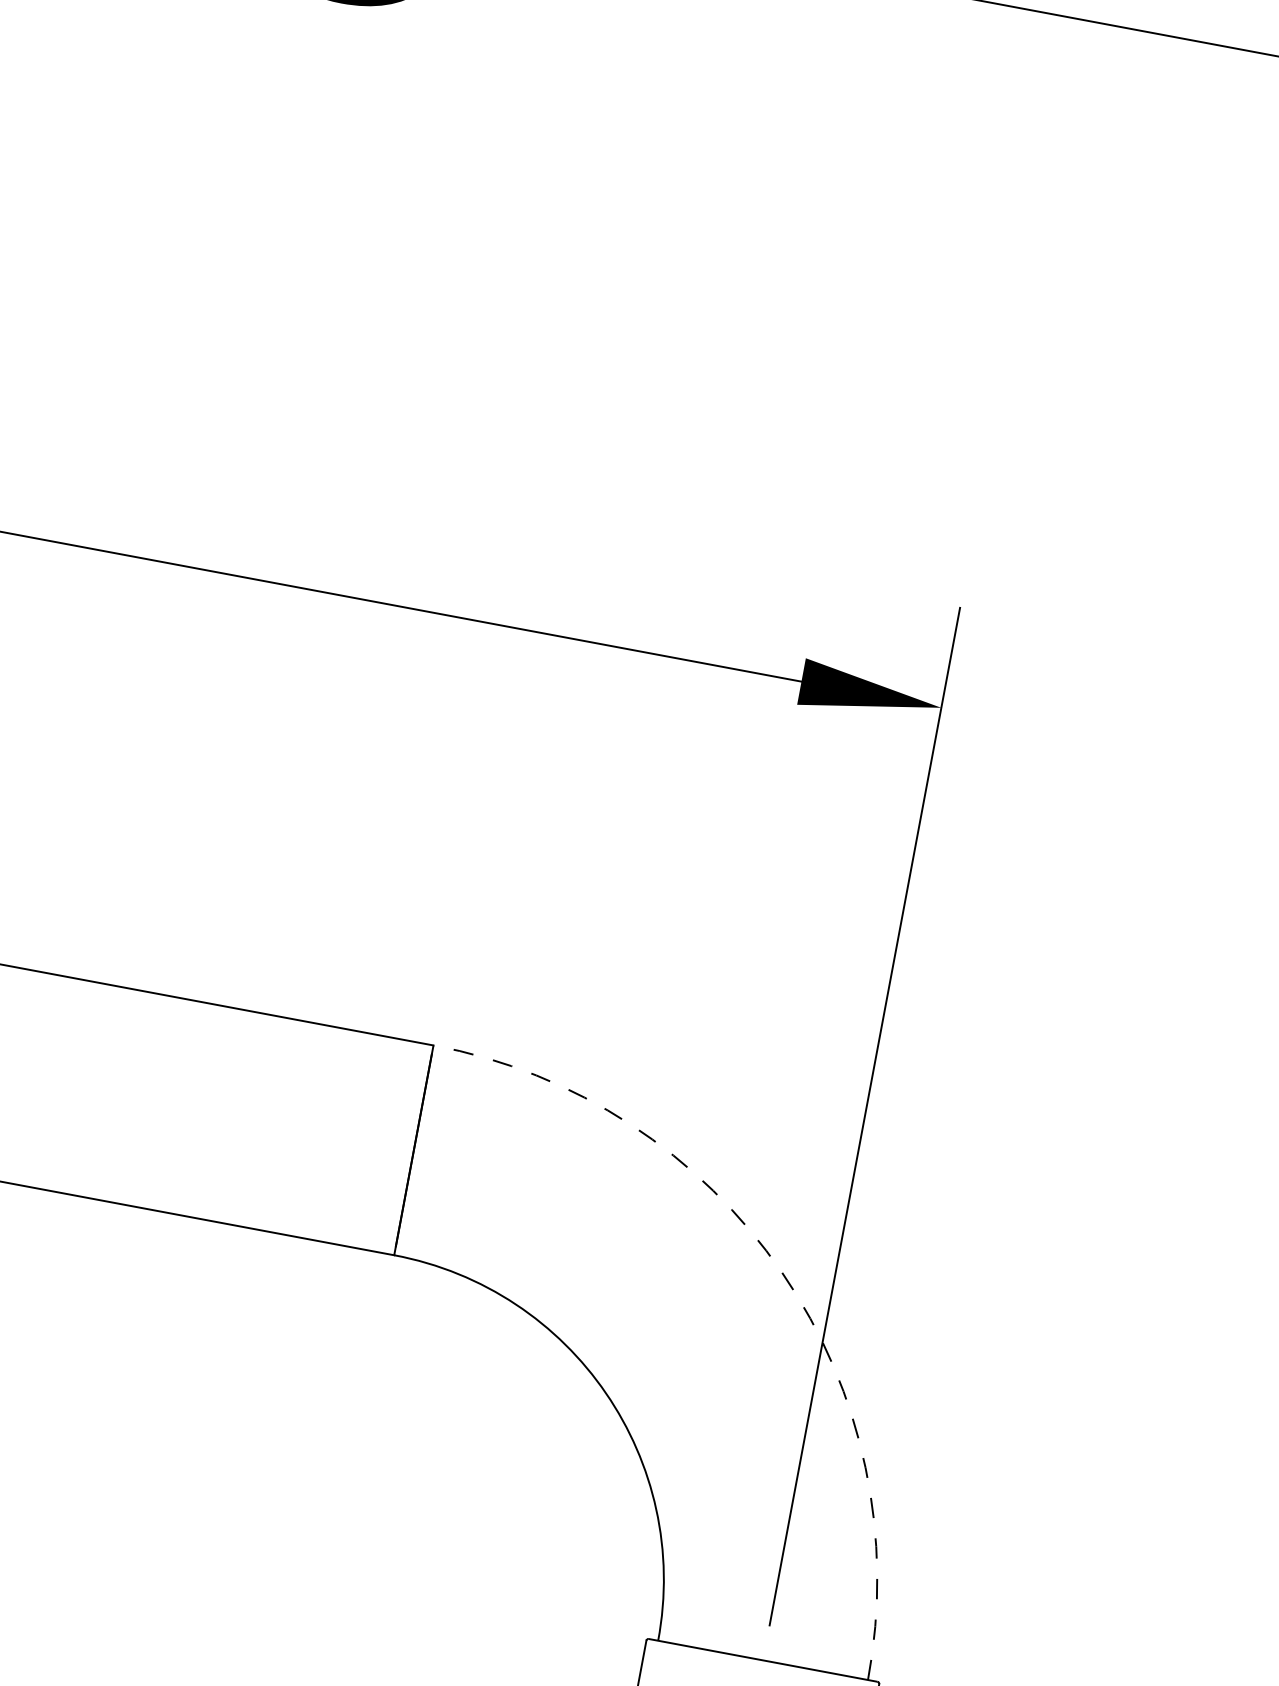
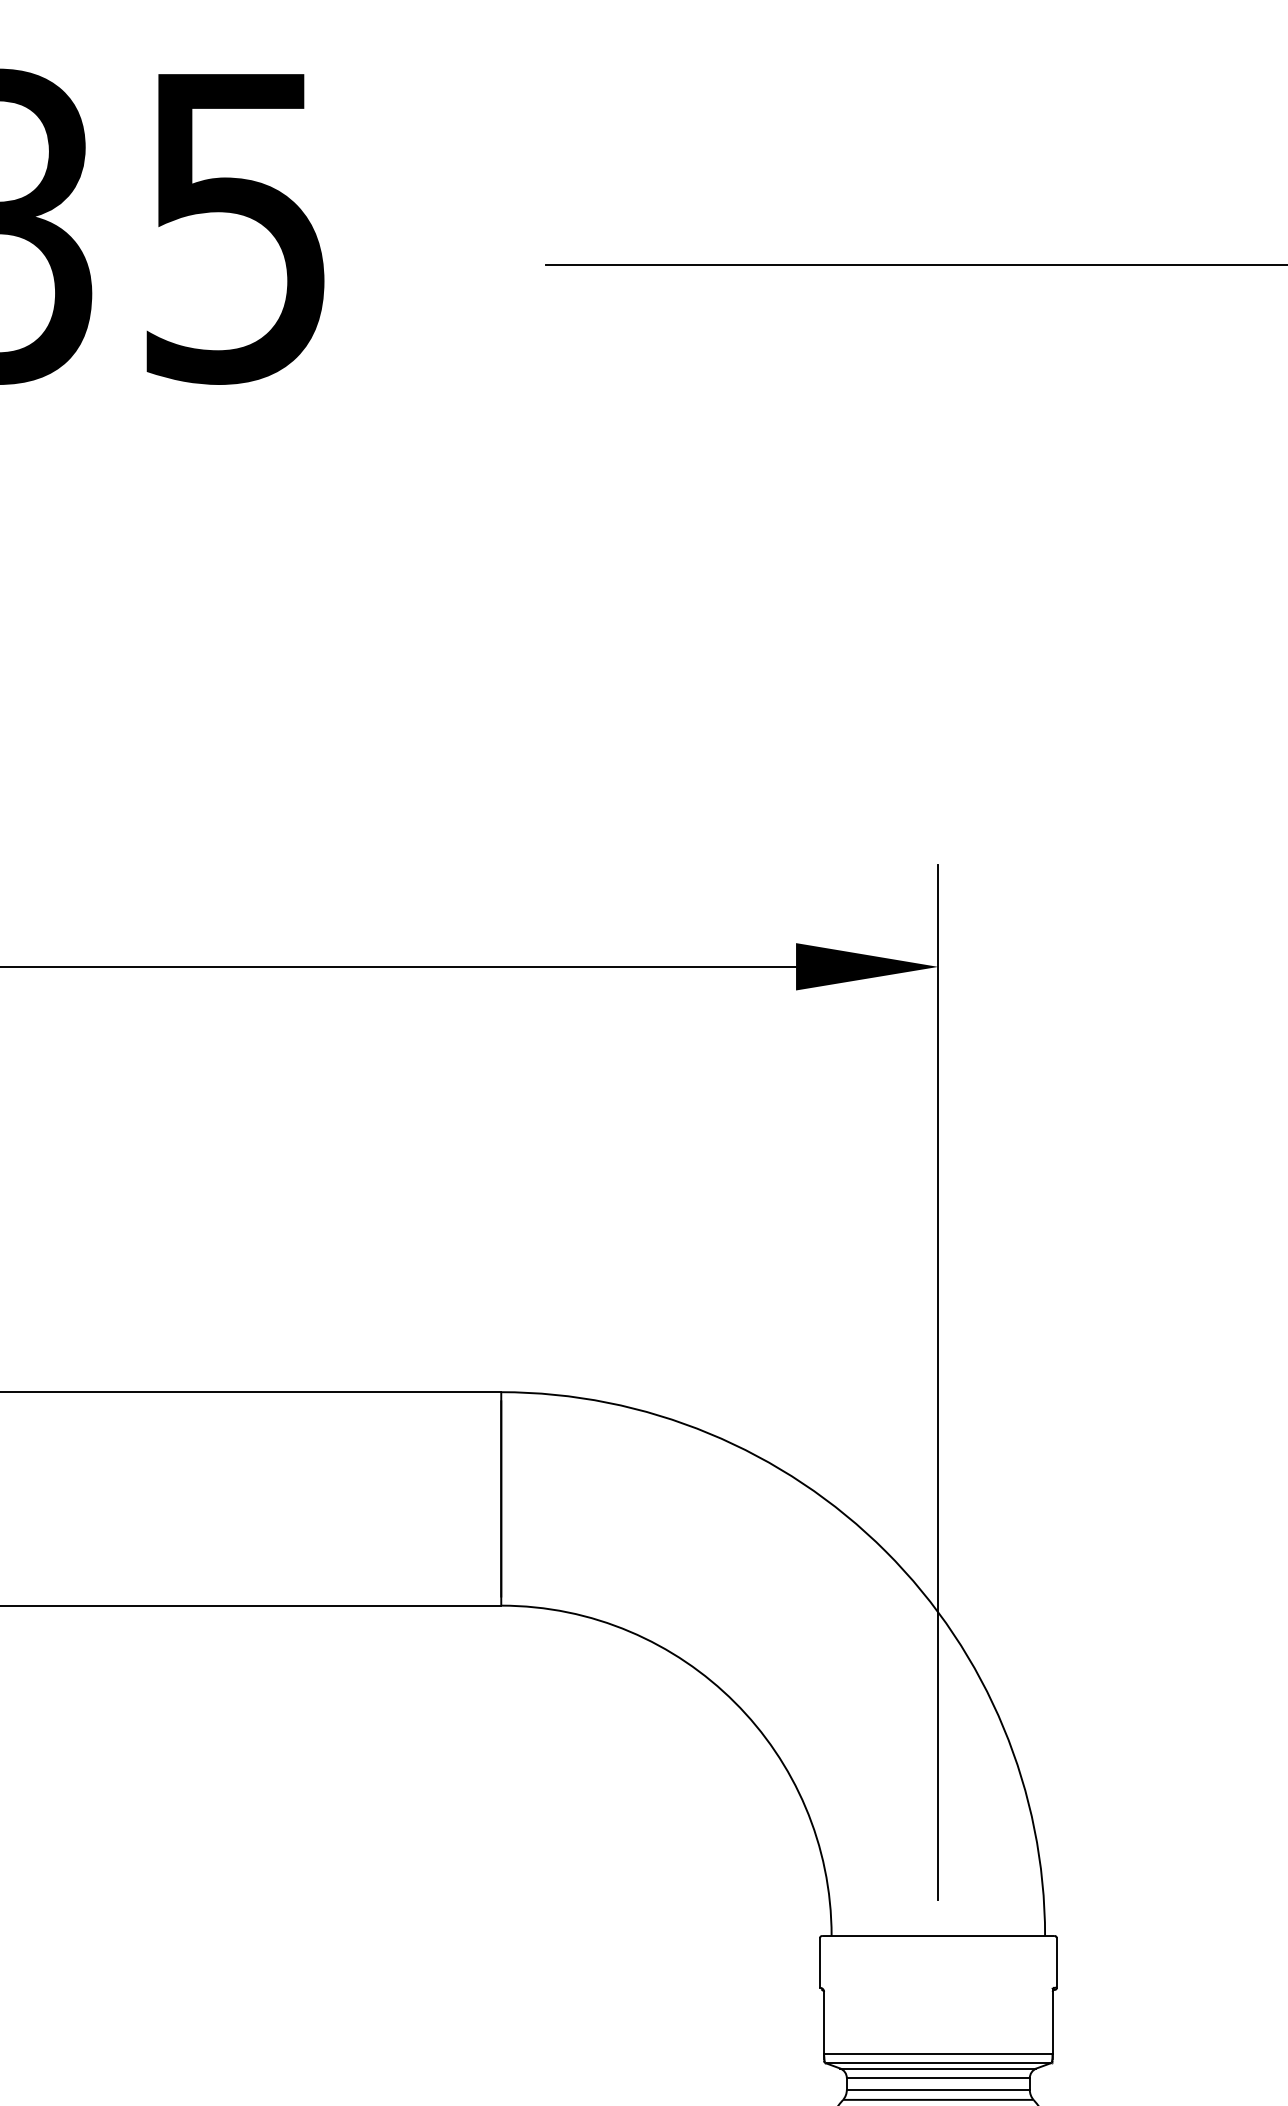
arc: (781, 1272) -> (885, 1551), dashed -> solid

